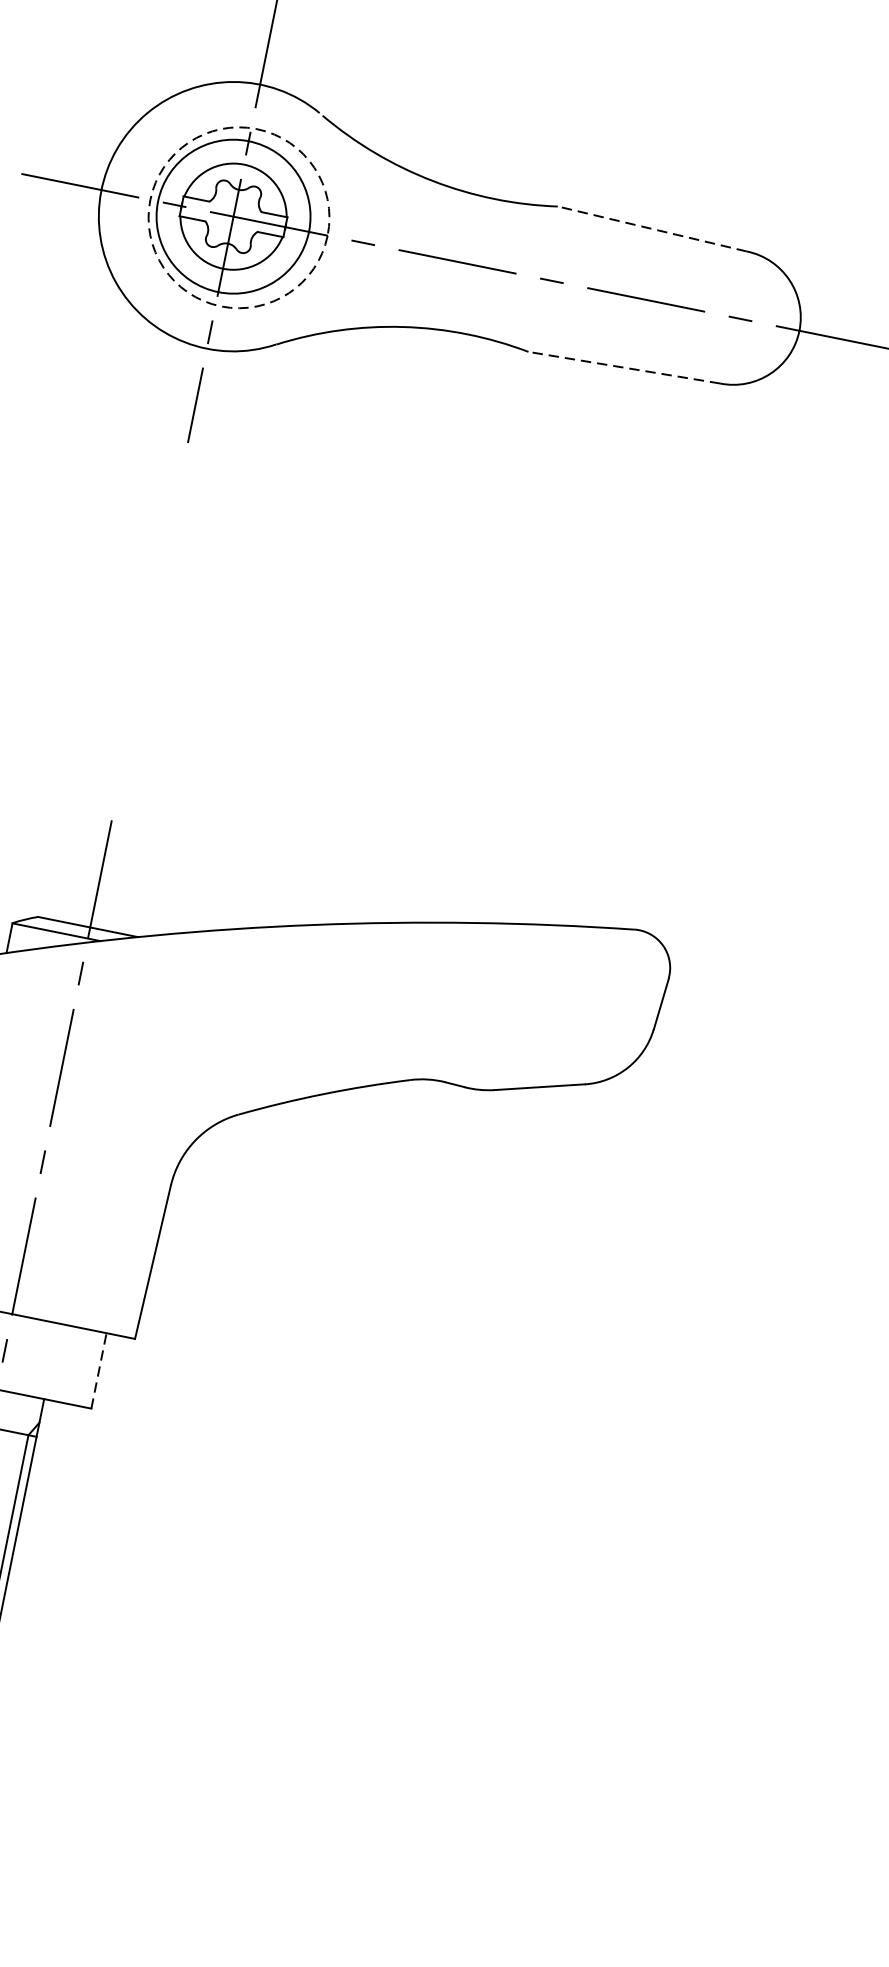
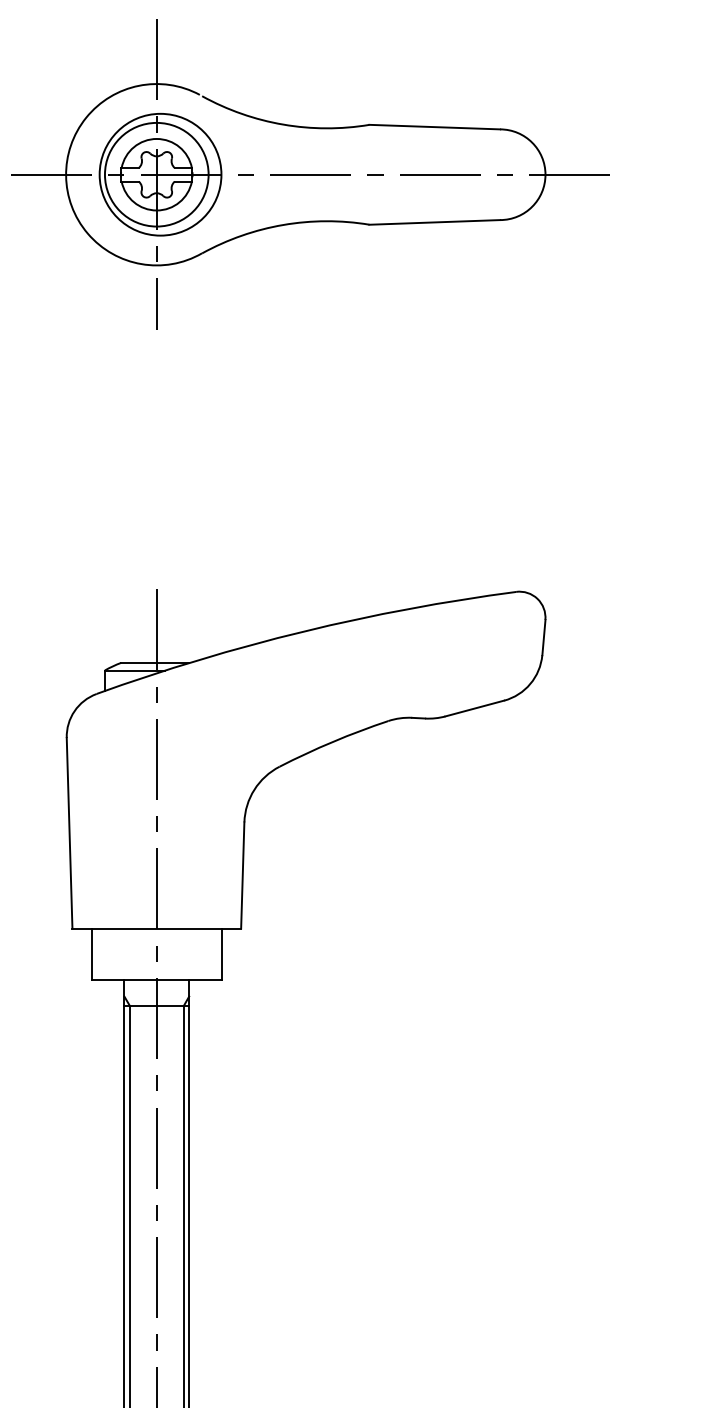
circle: (239, 217) -> (160, 174), dashed -> solid
line: (651, 229) -> (434, 127), dashed -> solid
line: (623, 367) -> (434, 222), dashed -> solid
line: (98, 1370) -> (221, 954), dashed -> solid

